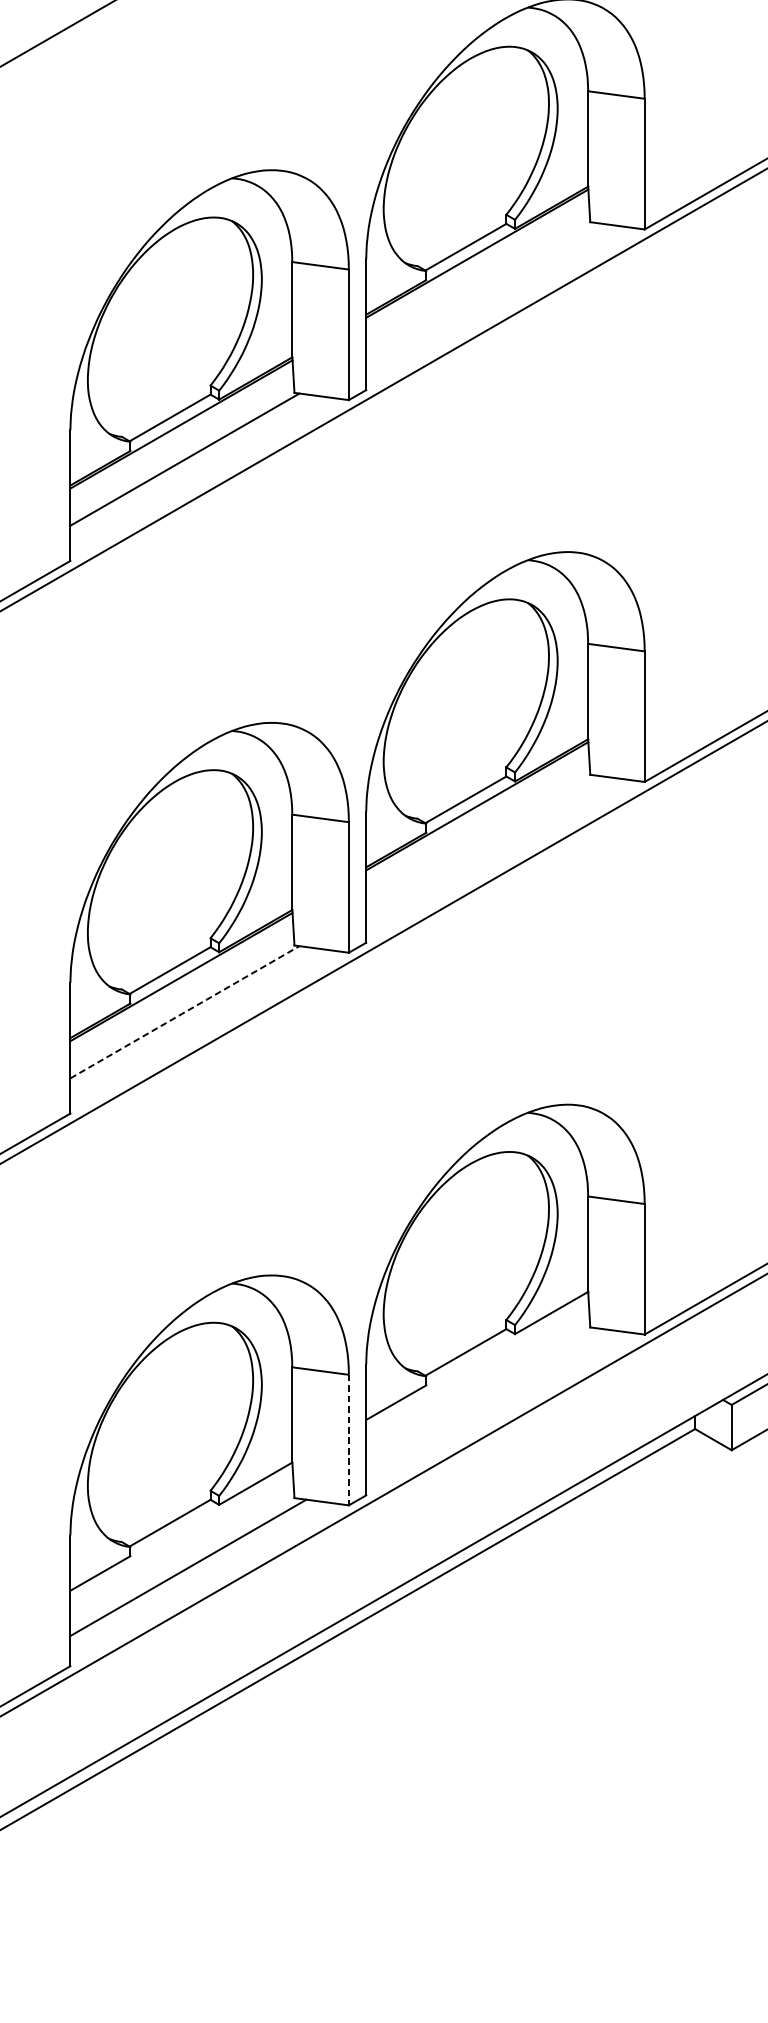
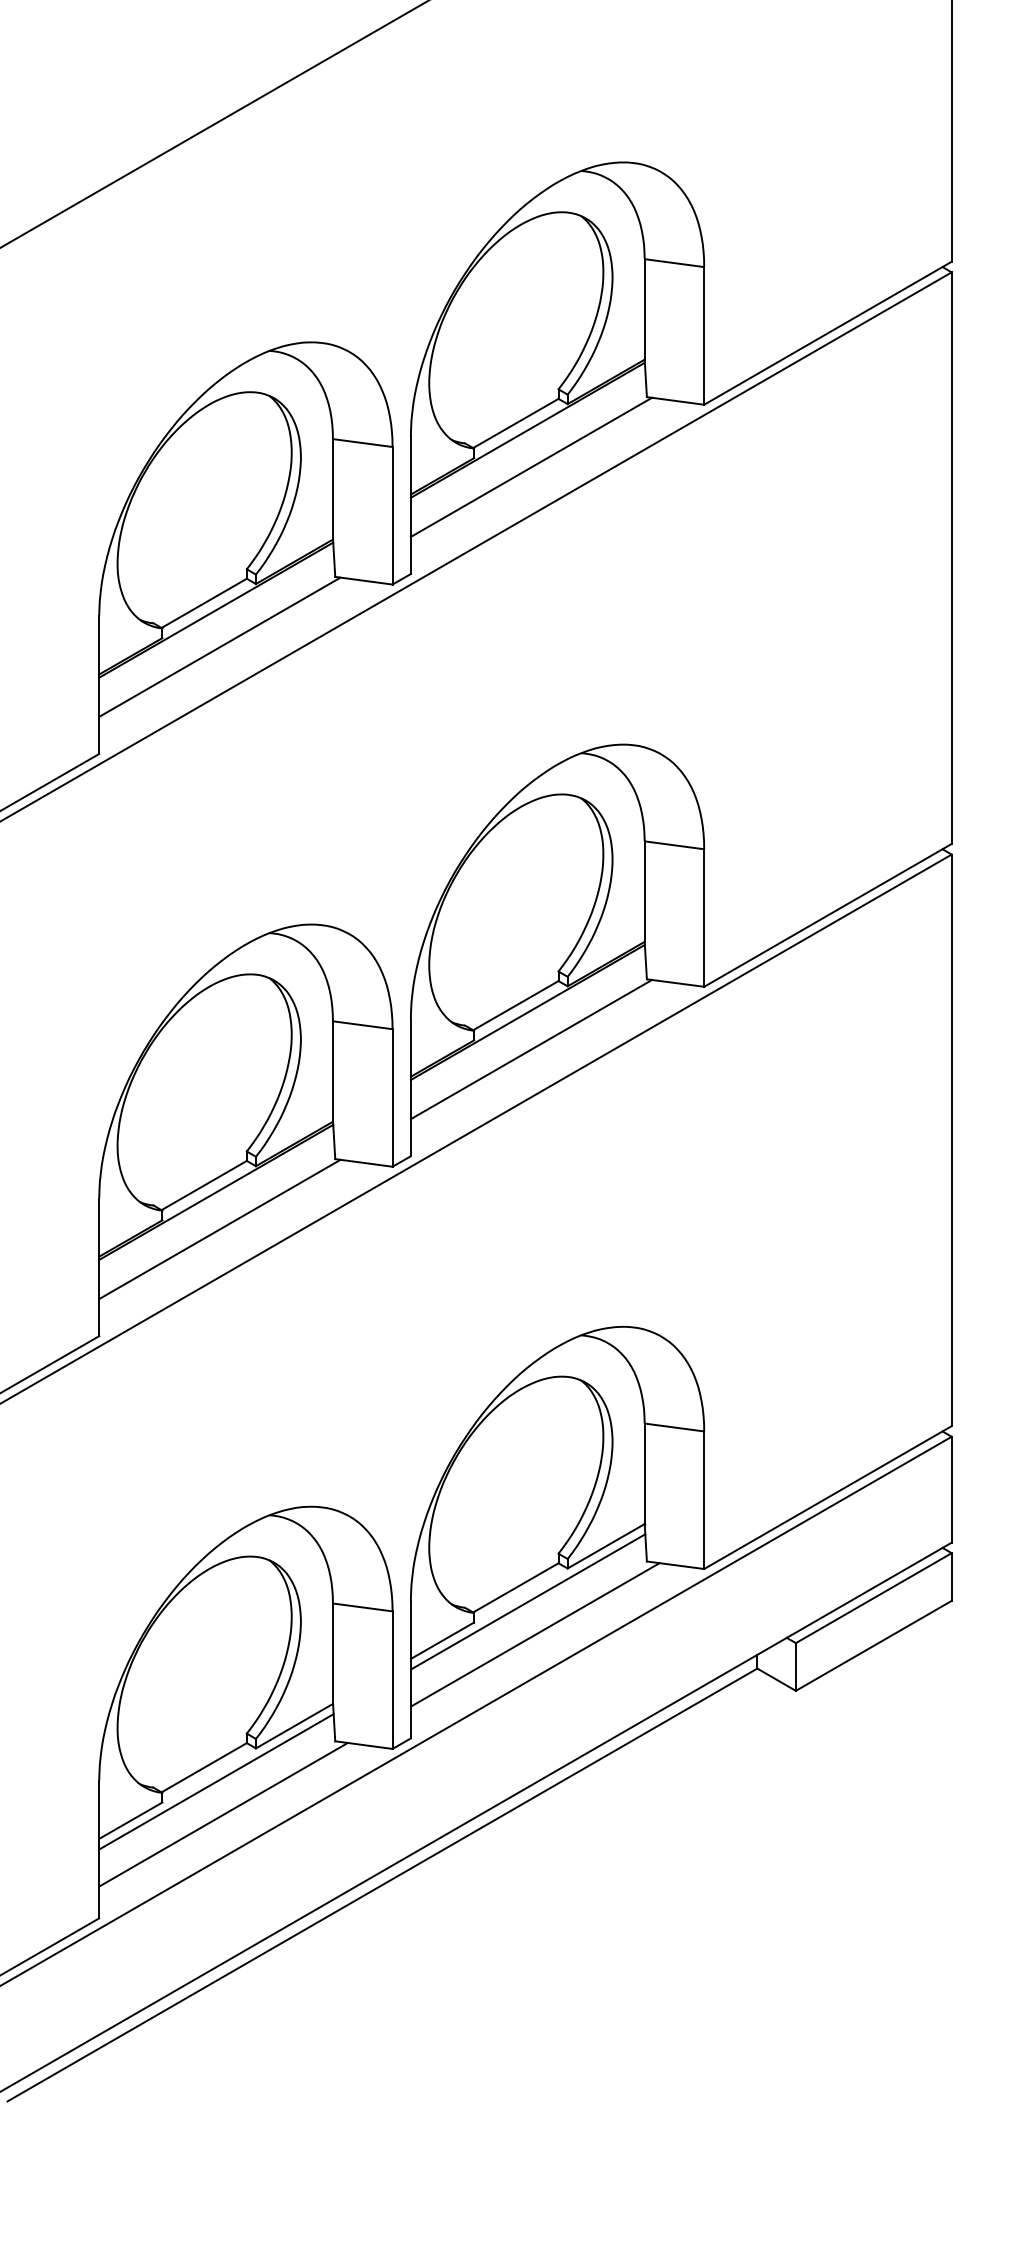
line: (480, 288) -> (531, 466), added
line: (480, 841) -> (531, 1049), added
line: (185, 1012) -> (220, 1229), dashed -> solid
line: (476, 1365) -> (527, 1601), added
line: (483, 1396) -> (534, 1634), added
line: (348, 1440) -> (392, 1680), dashed -> solid
line: (181, 1536) -> (216, 1781), added

